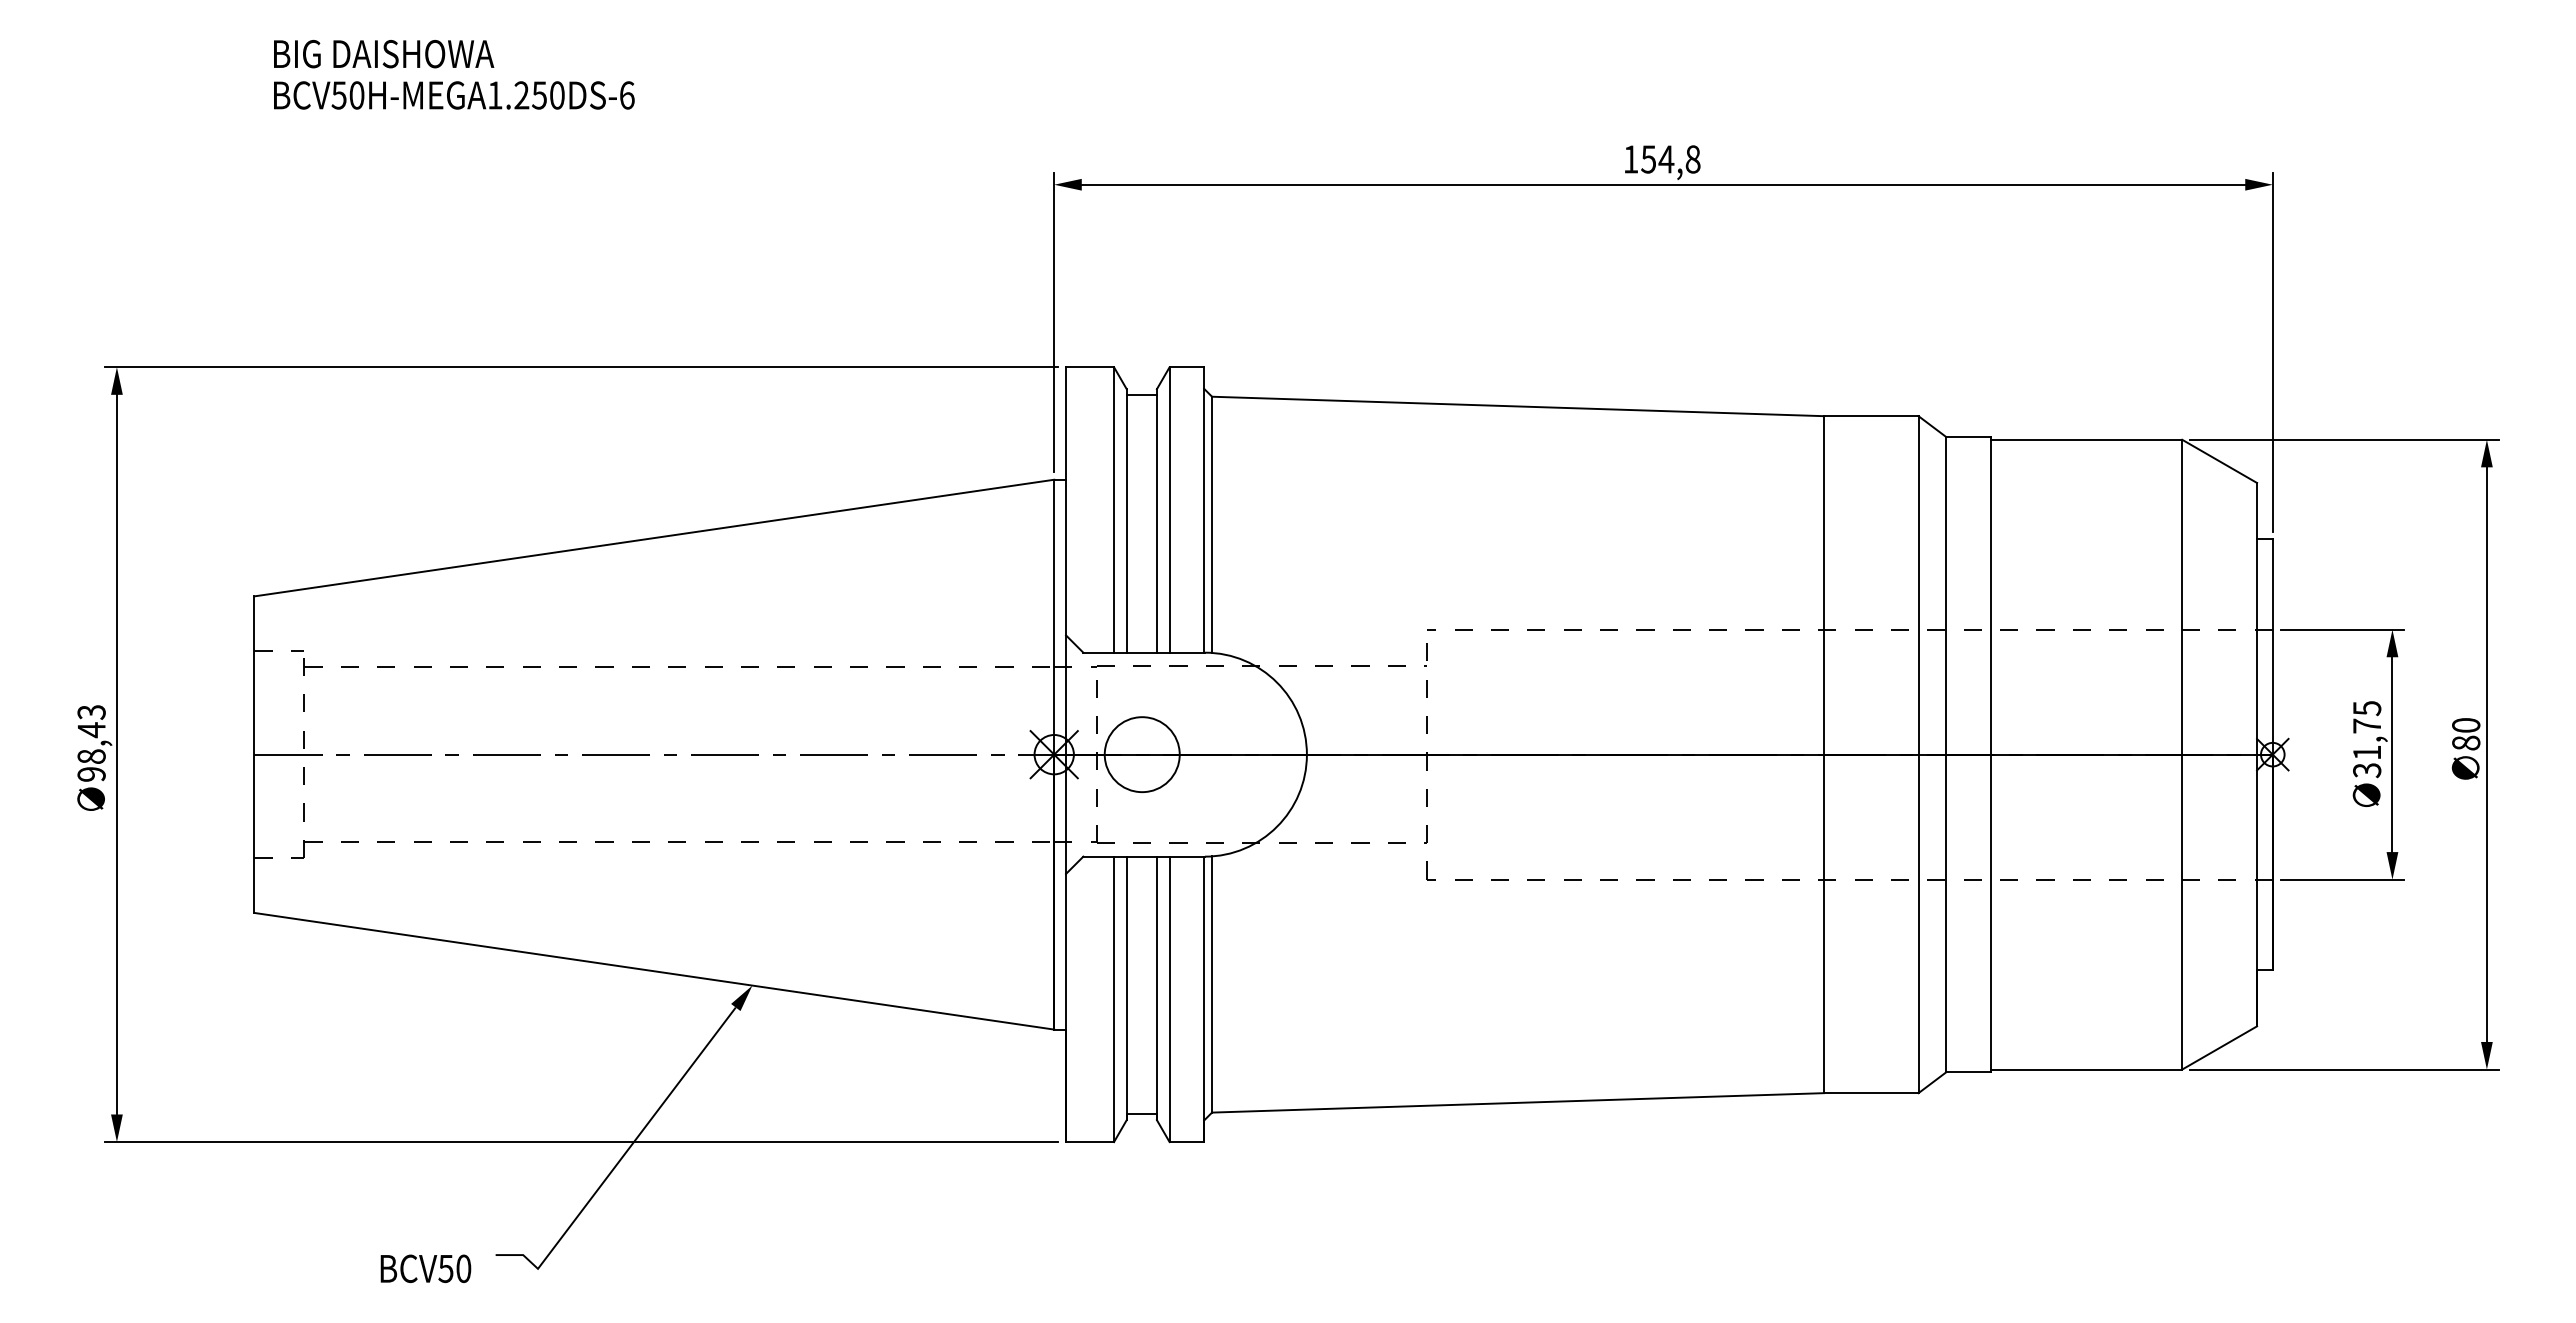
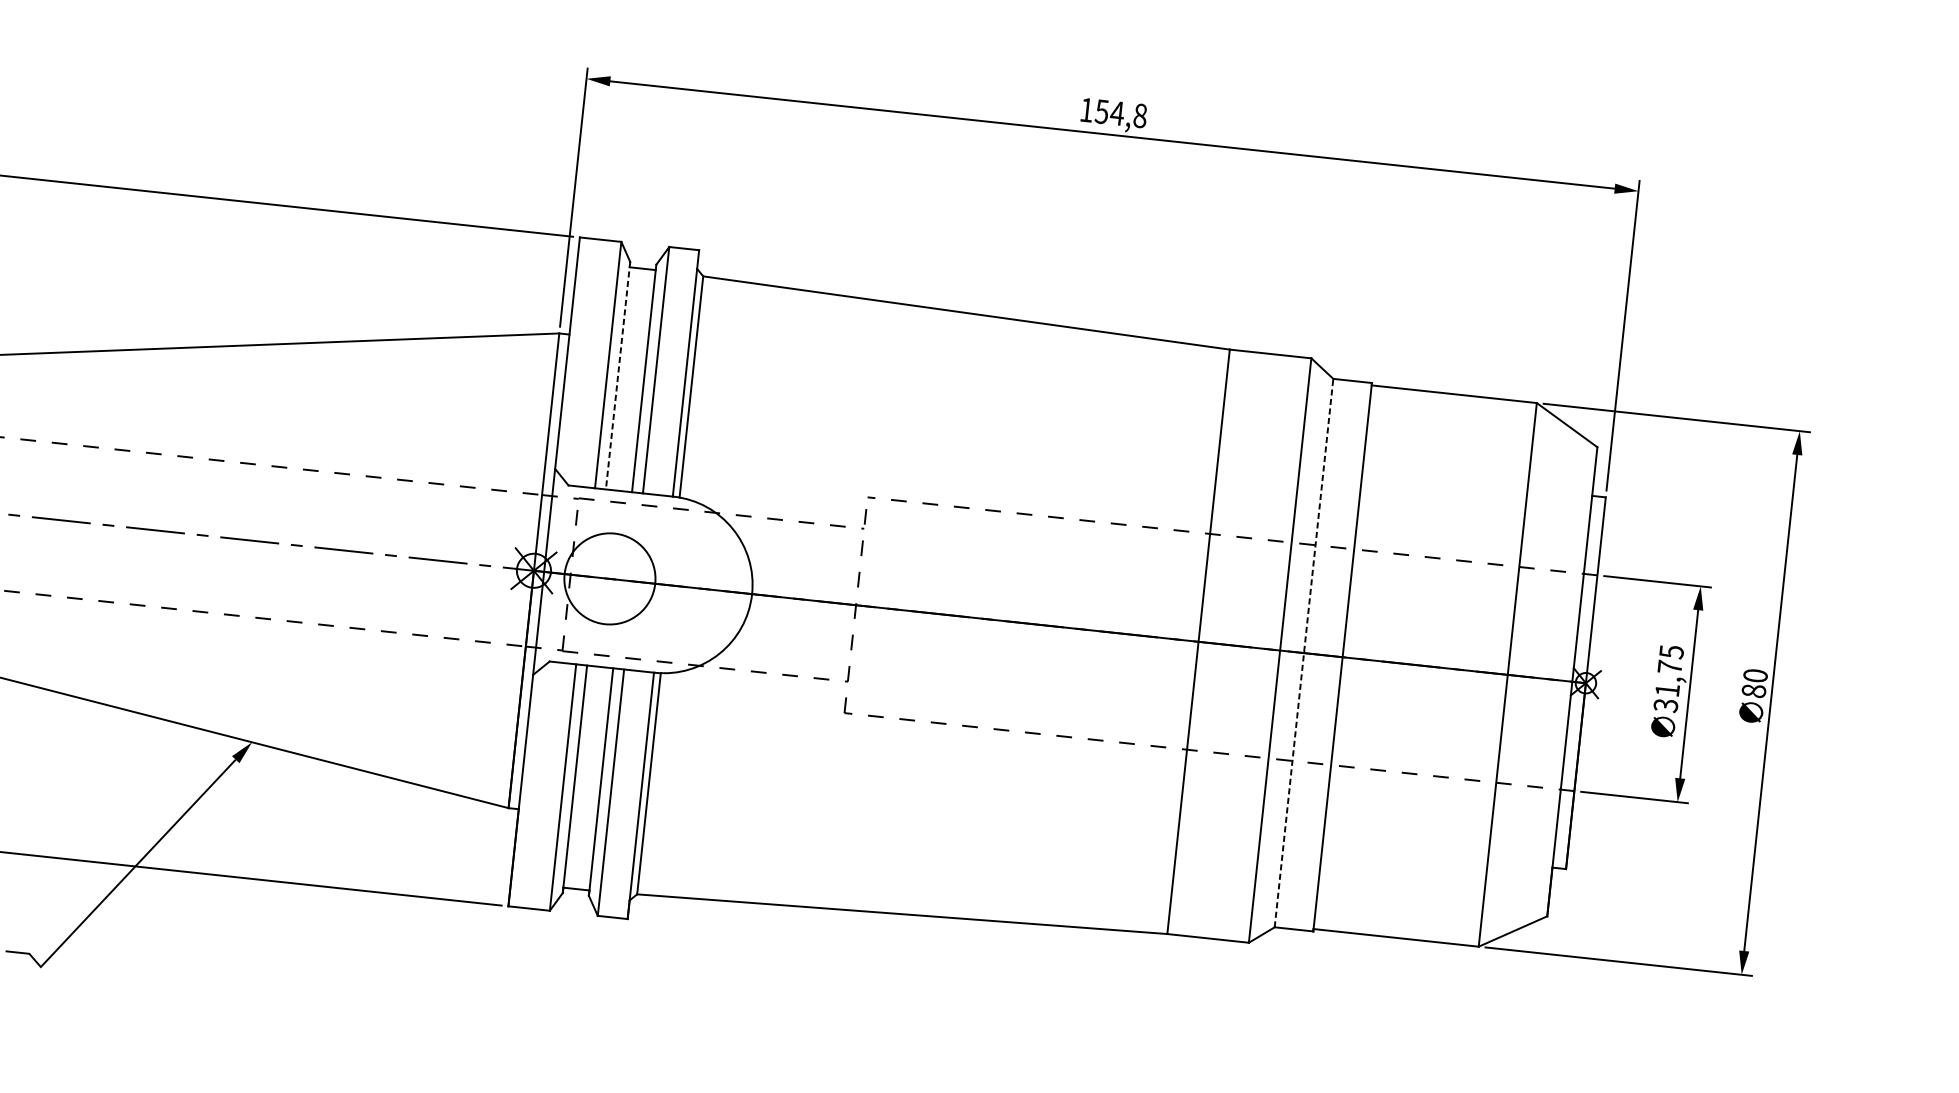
line: (1126, 520) -> (617, 375), solid -> dashed
circle: (1141, 754) -> (609, 578), size x1.4
line: (1946, 754) -> (1304, 652), solid -> dashed

